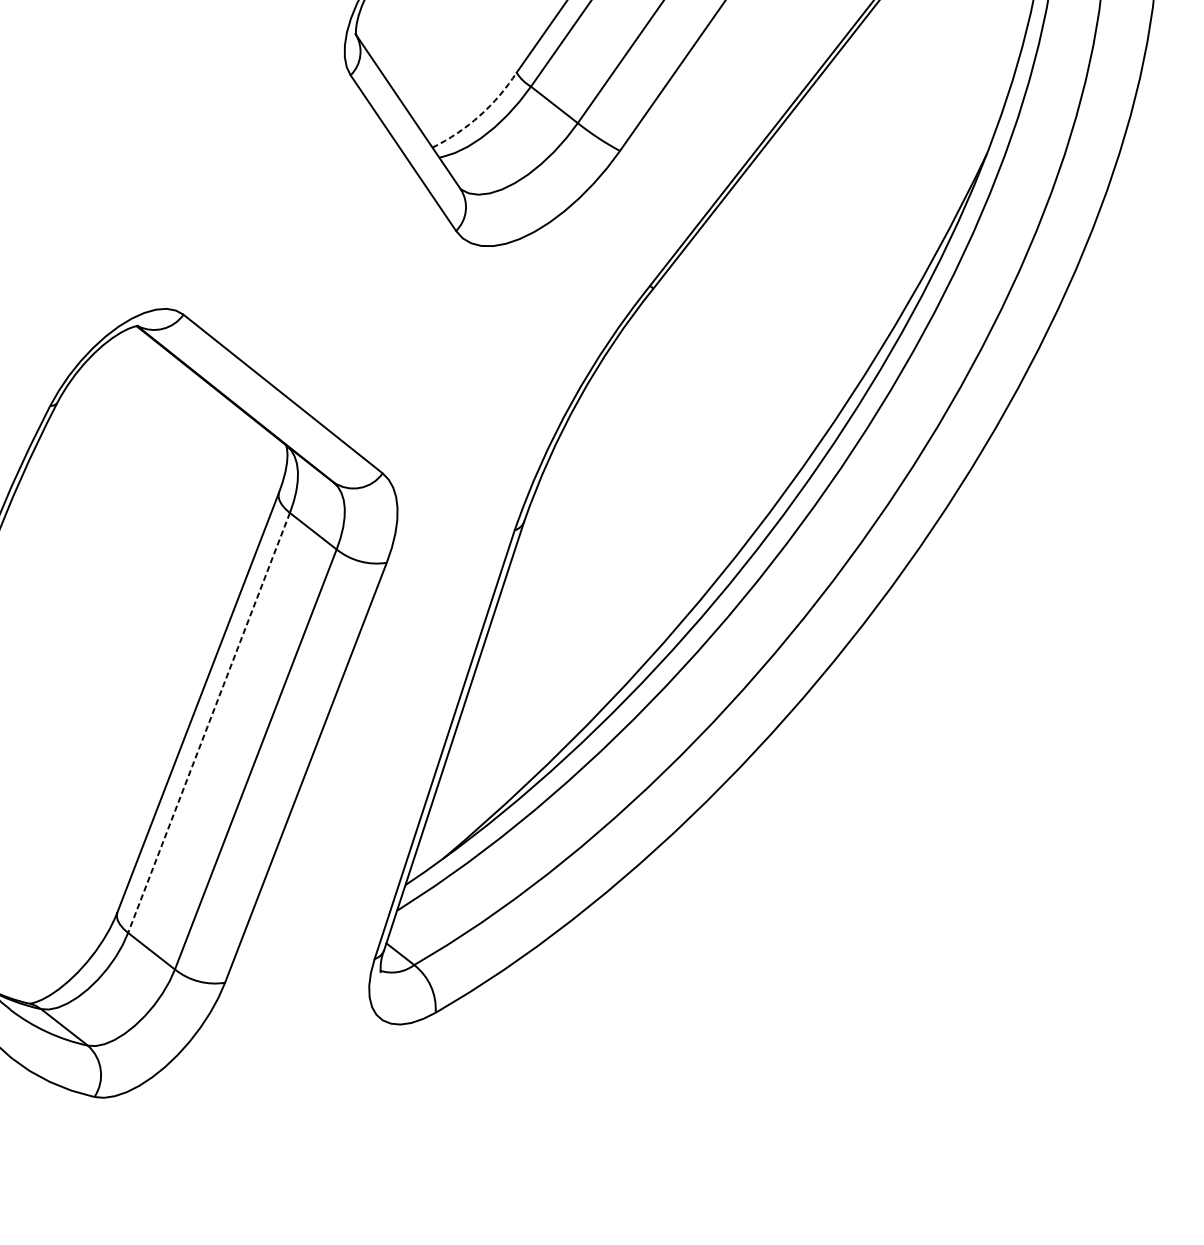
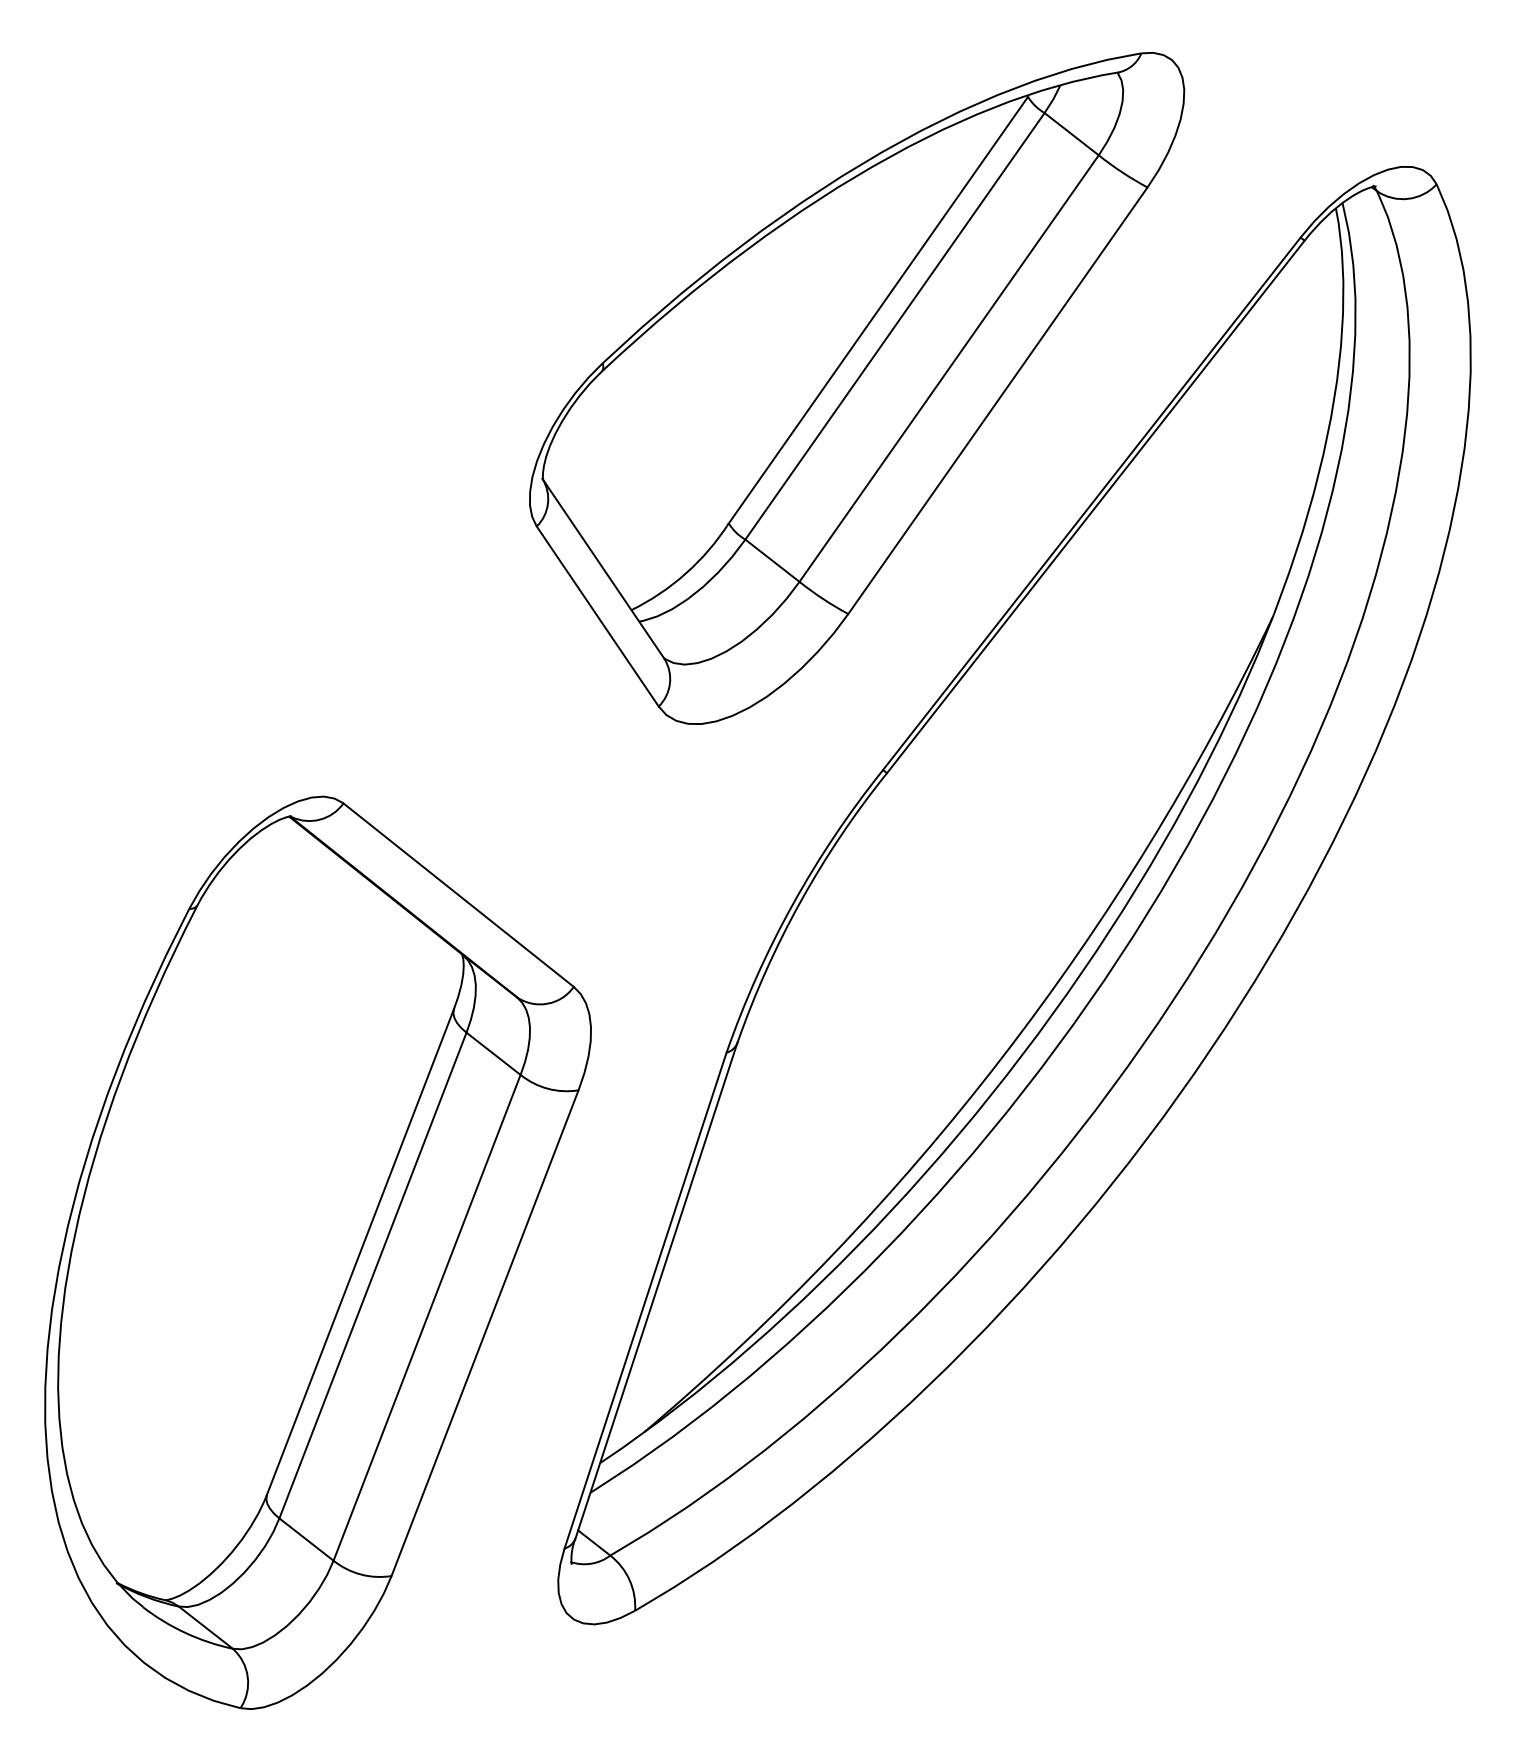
arc: (480, 115) -> (686, 573), dashed -> solid
line: (208, 723) -> (372, 1276), dashed -> solid

